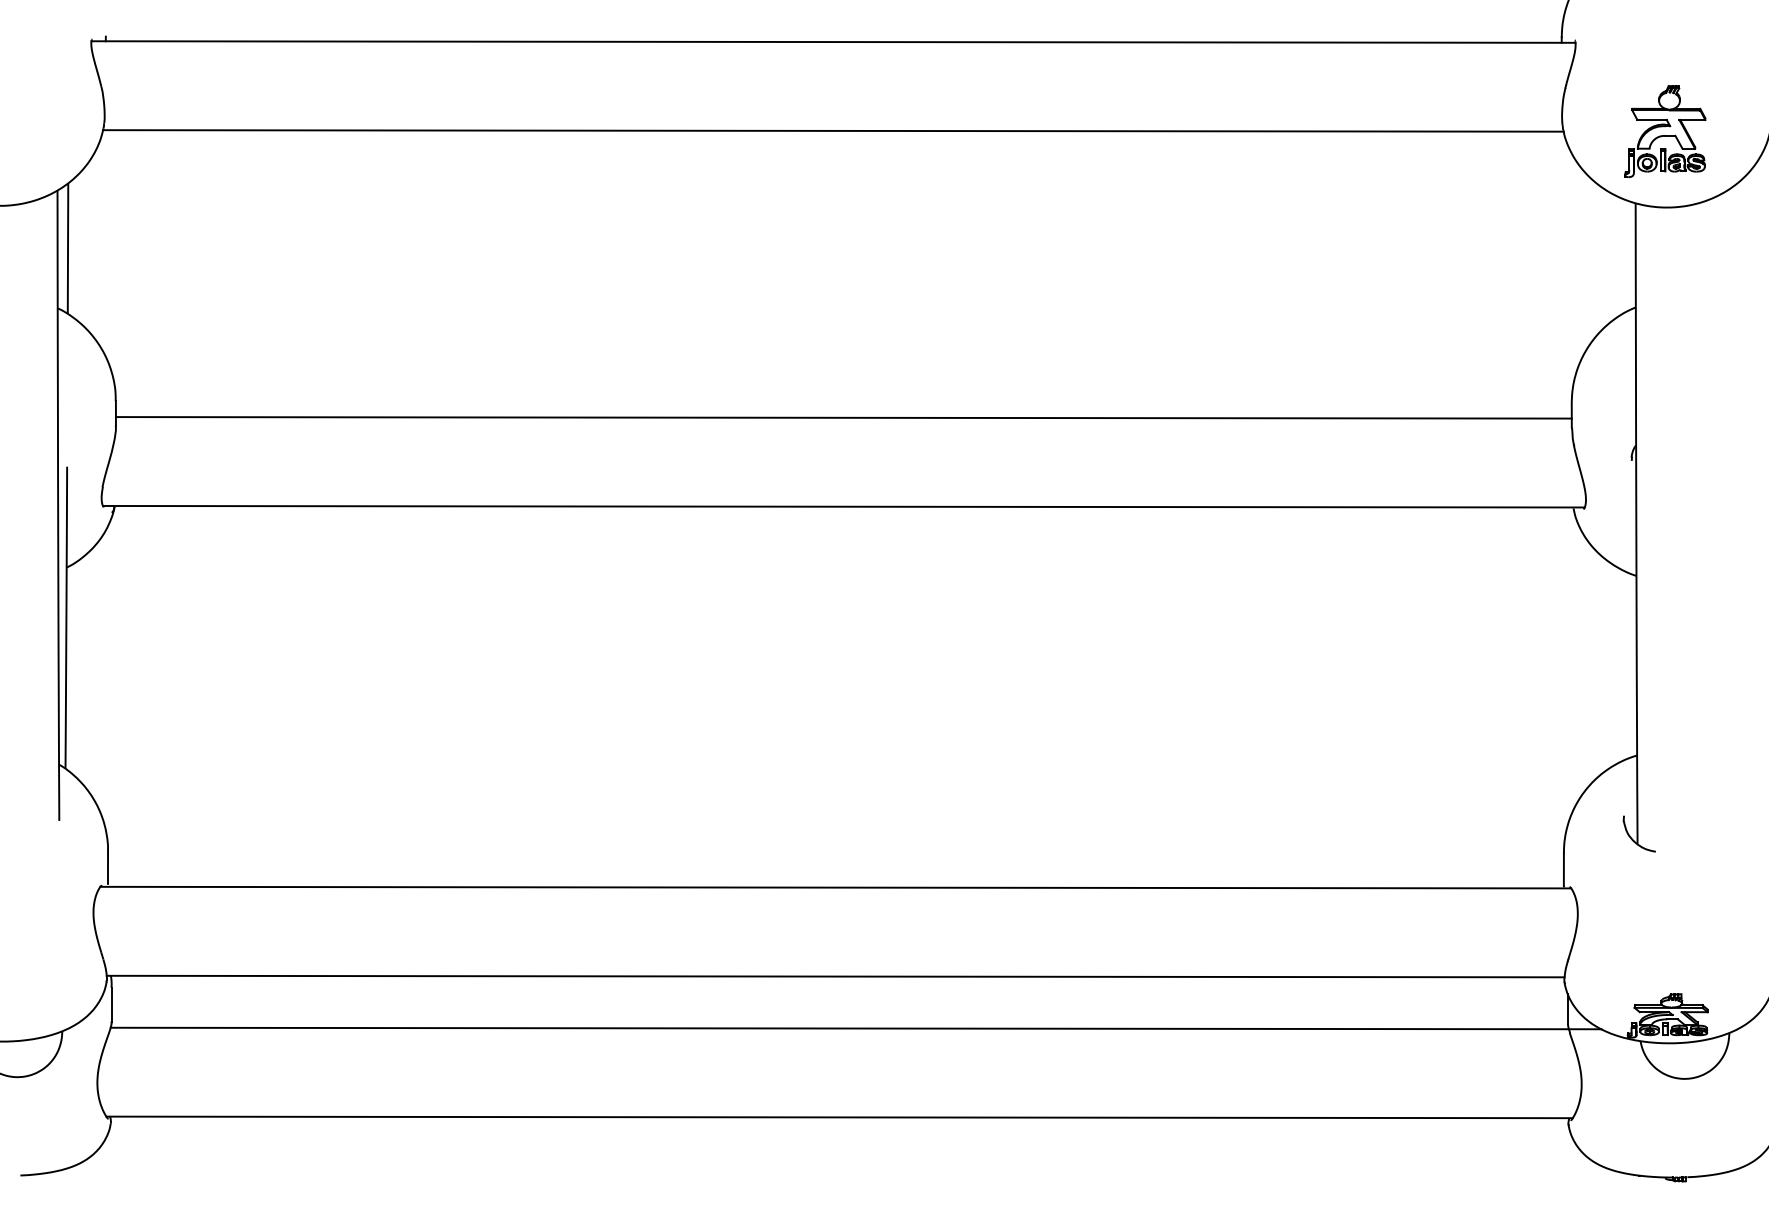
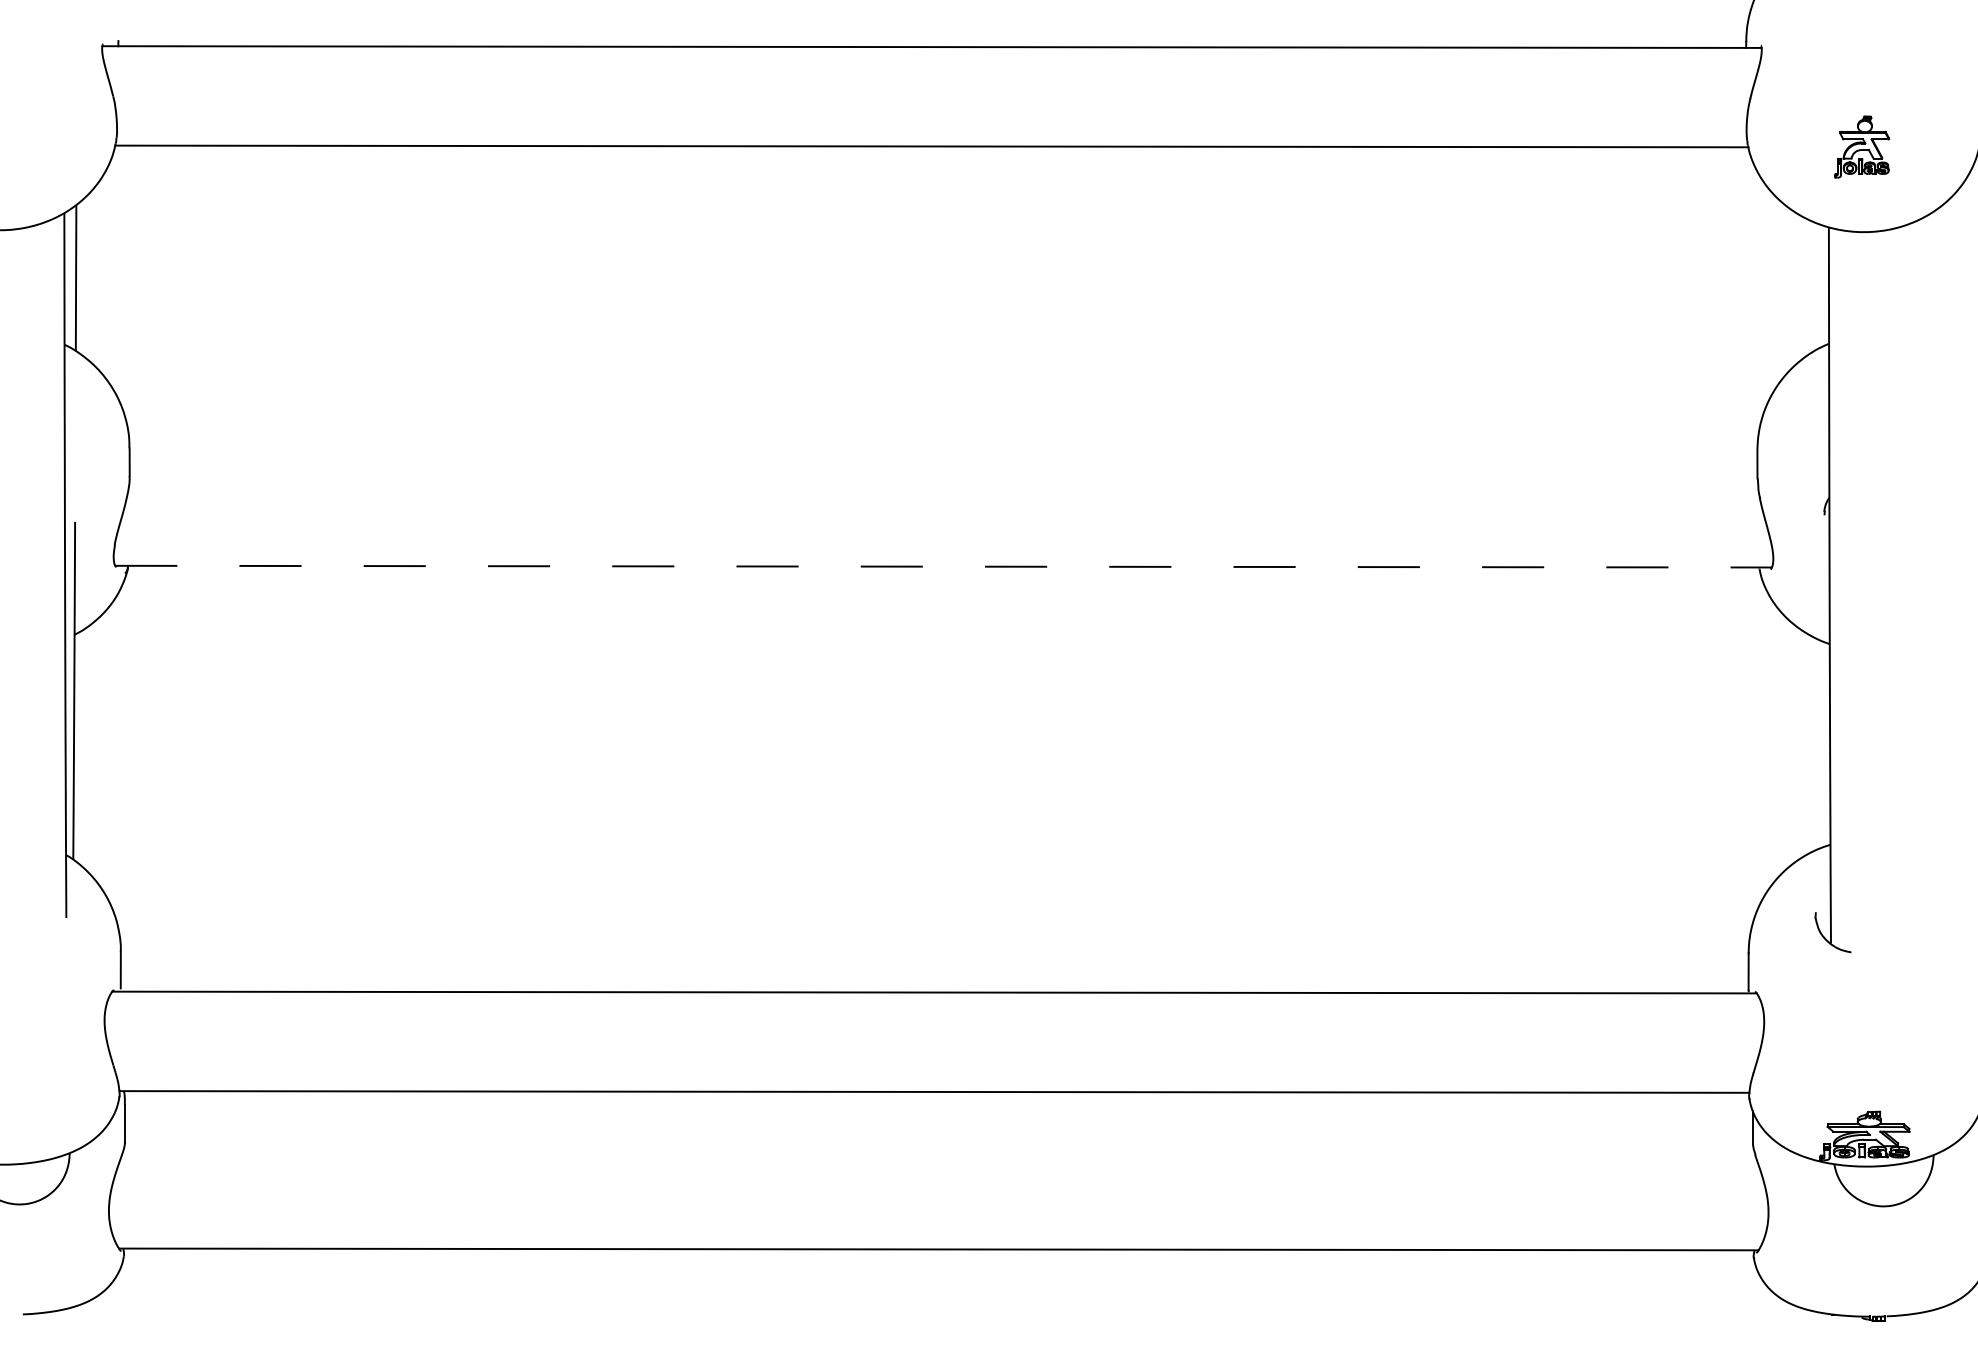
part: (1665, 131) -> (1862, 147), size x0.6
line: (843, 417) -> (943, 466), removed
line: (843, 506) -> (943, 566), solid -> dashed
line: (855, 1028) -> (956, 1150), removed

